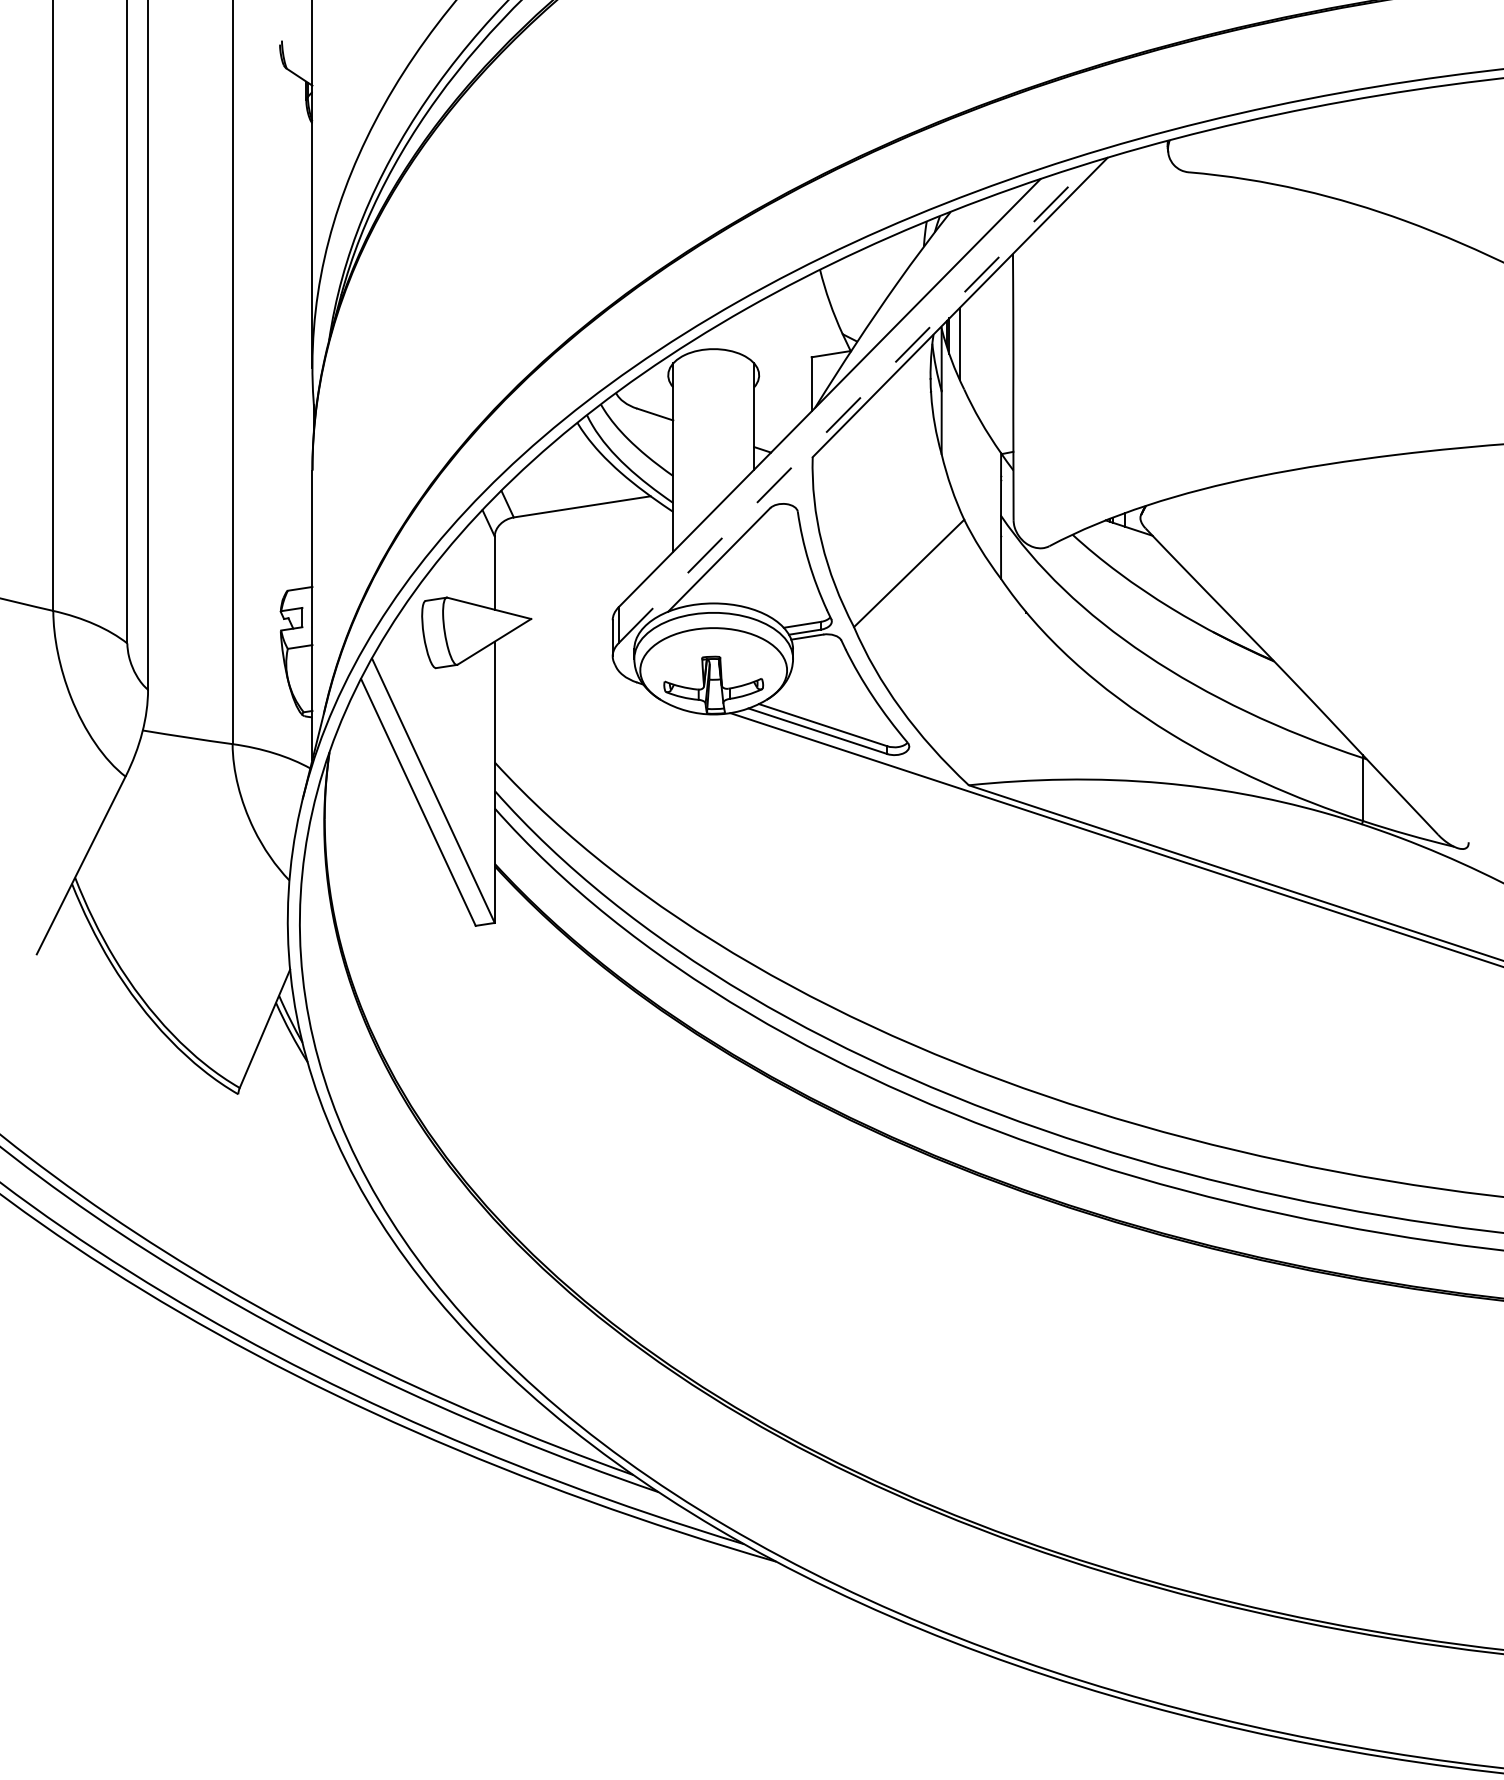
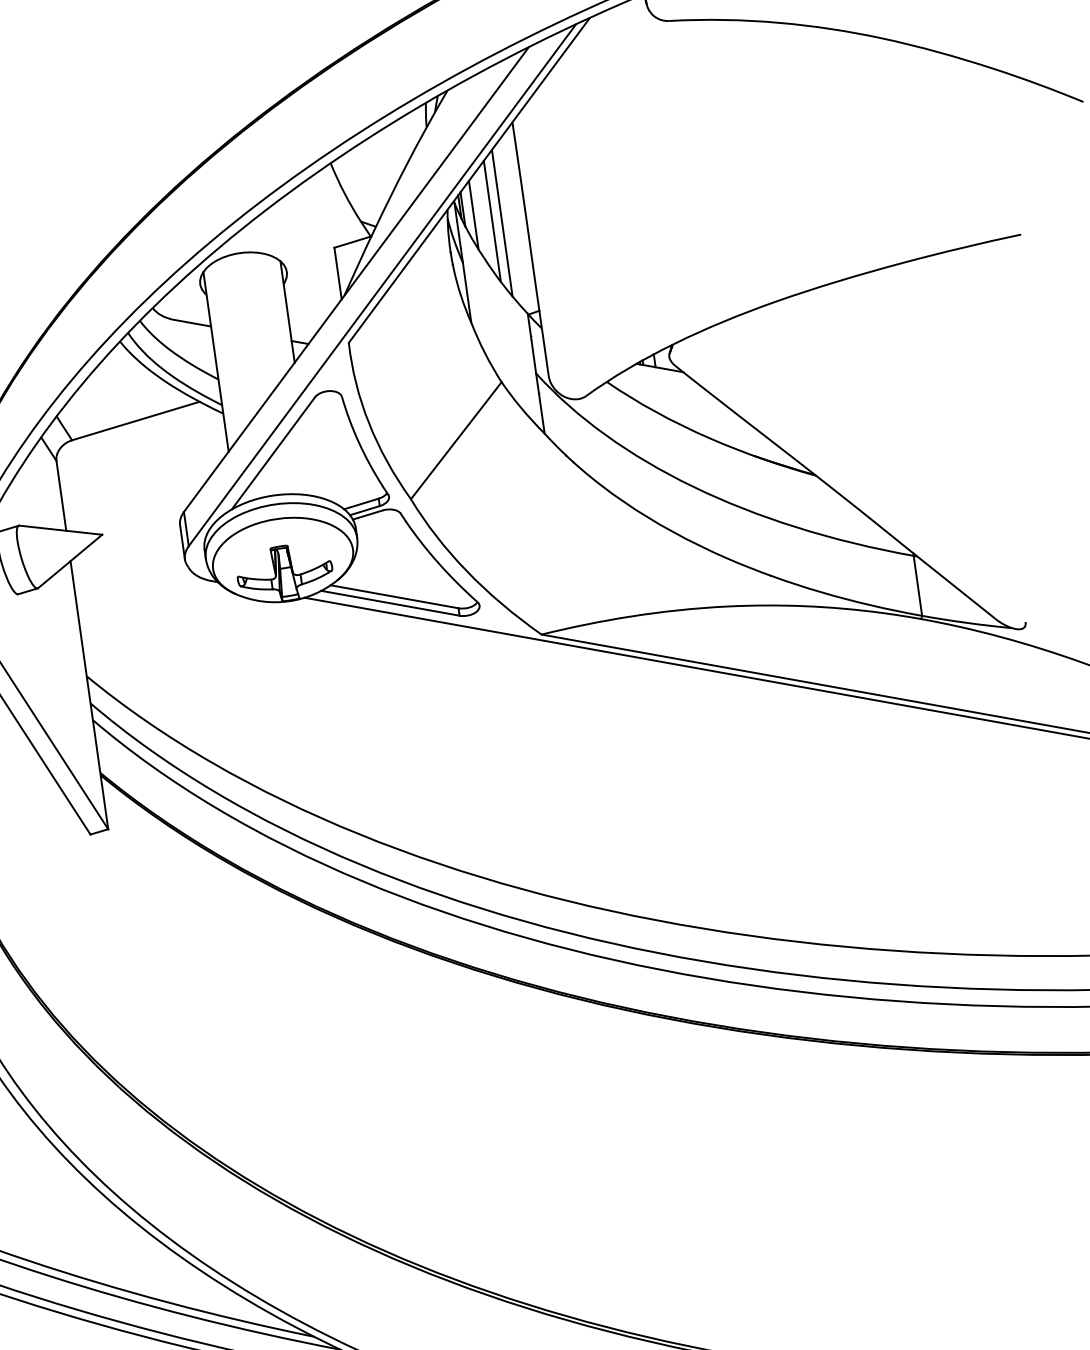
line: (977, 352) -> (491, 221), added
line: (987, 356) -> (501, 223), added
line: (855, 402) -> (382, 284), dashed -> solid

